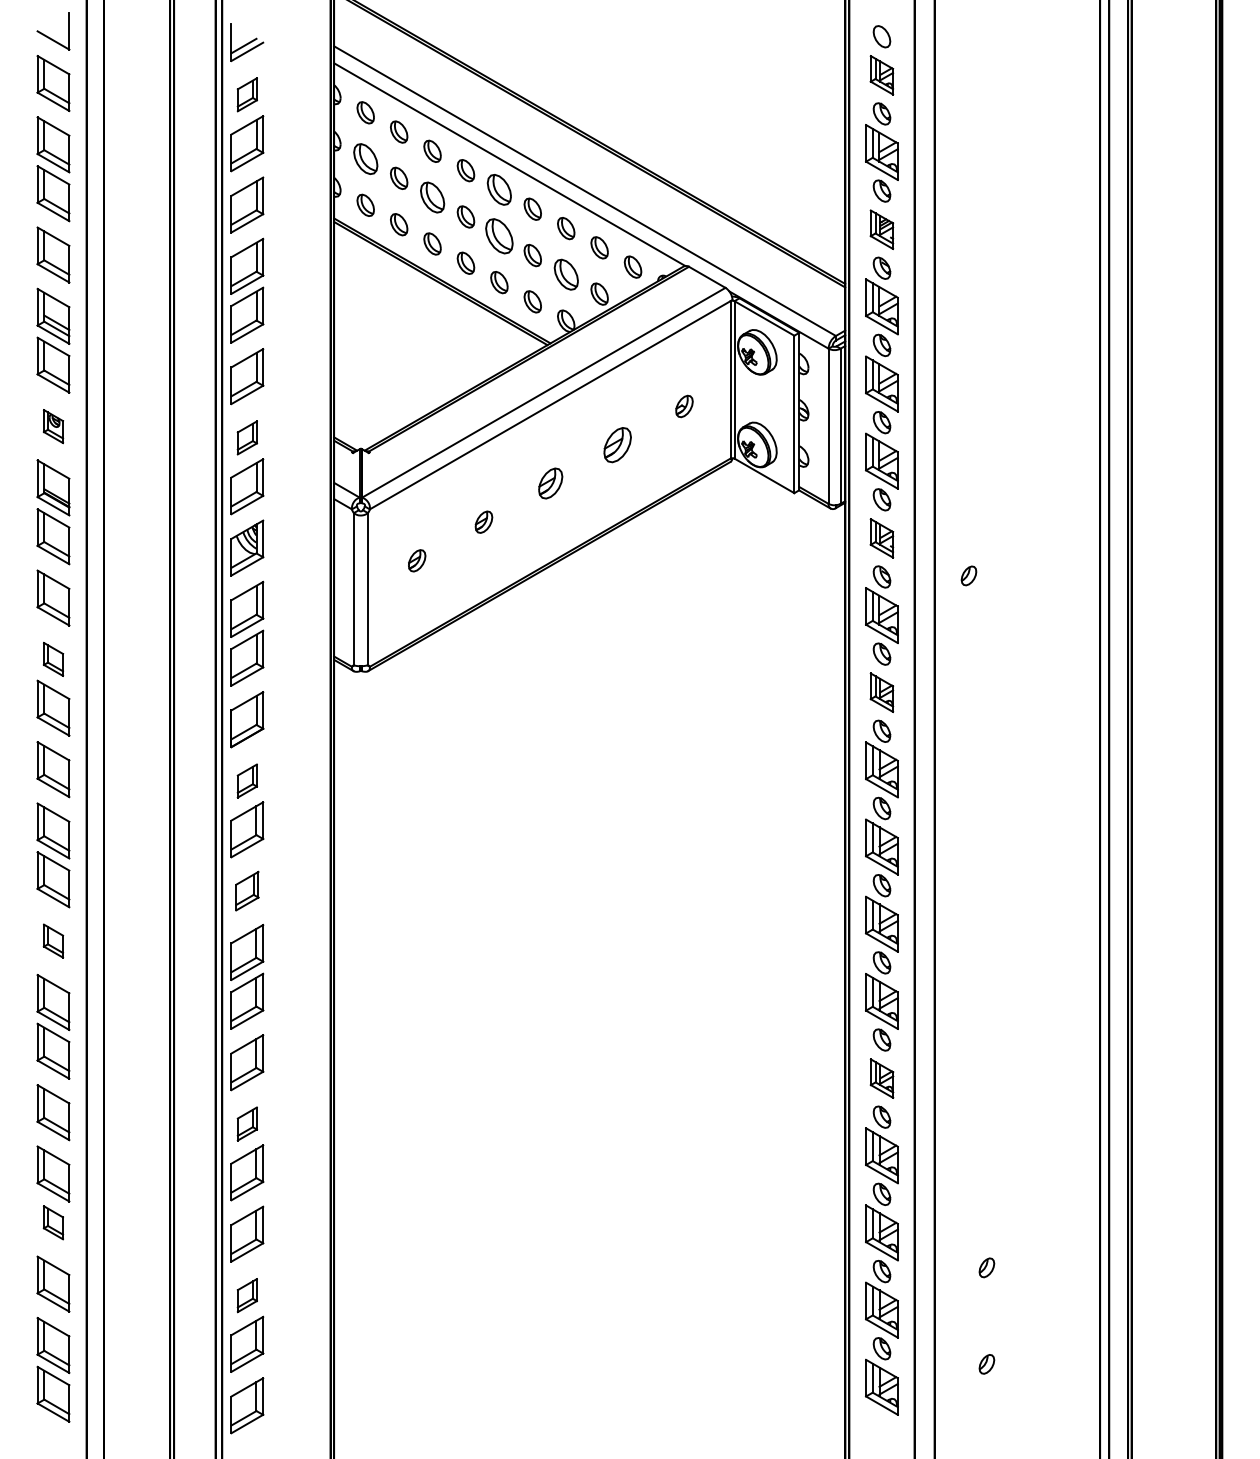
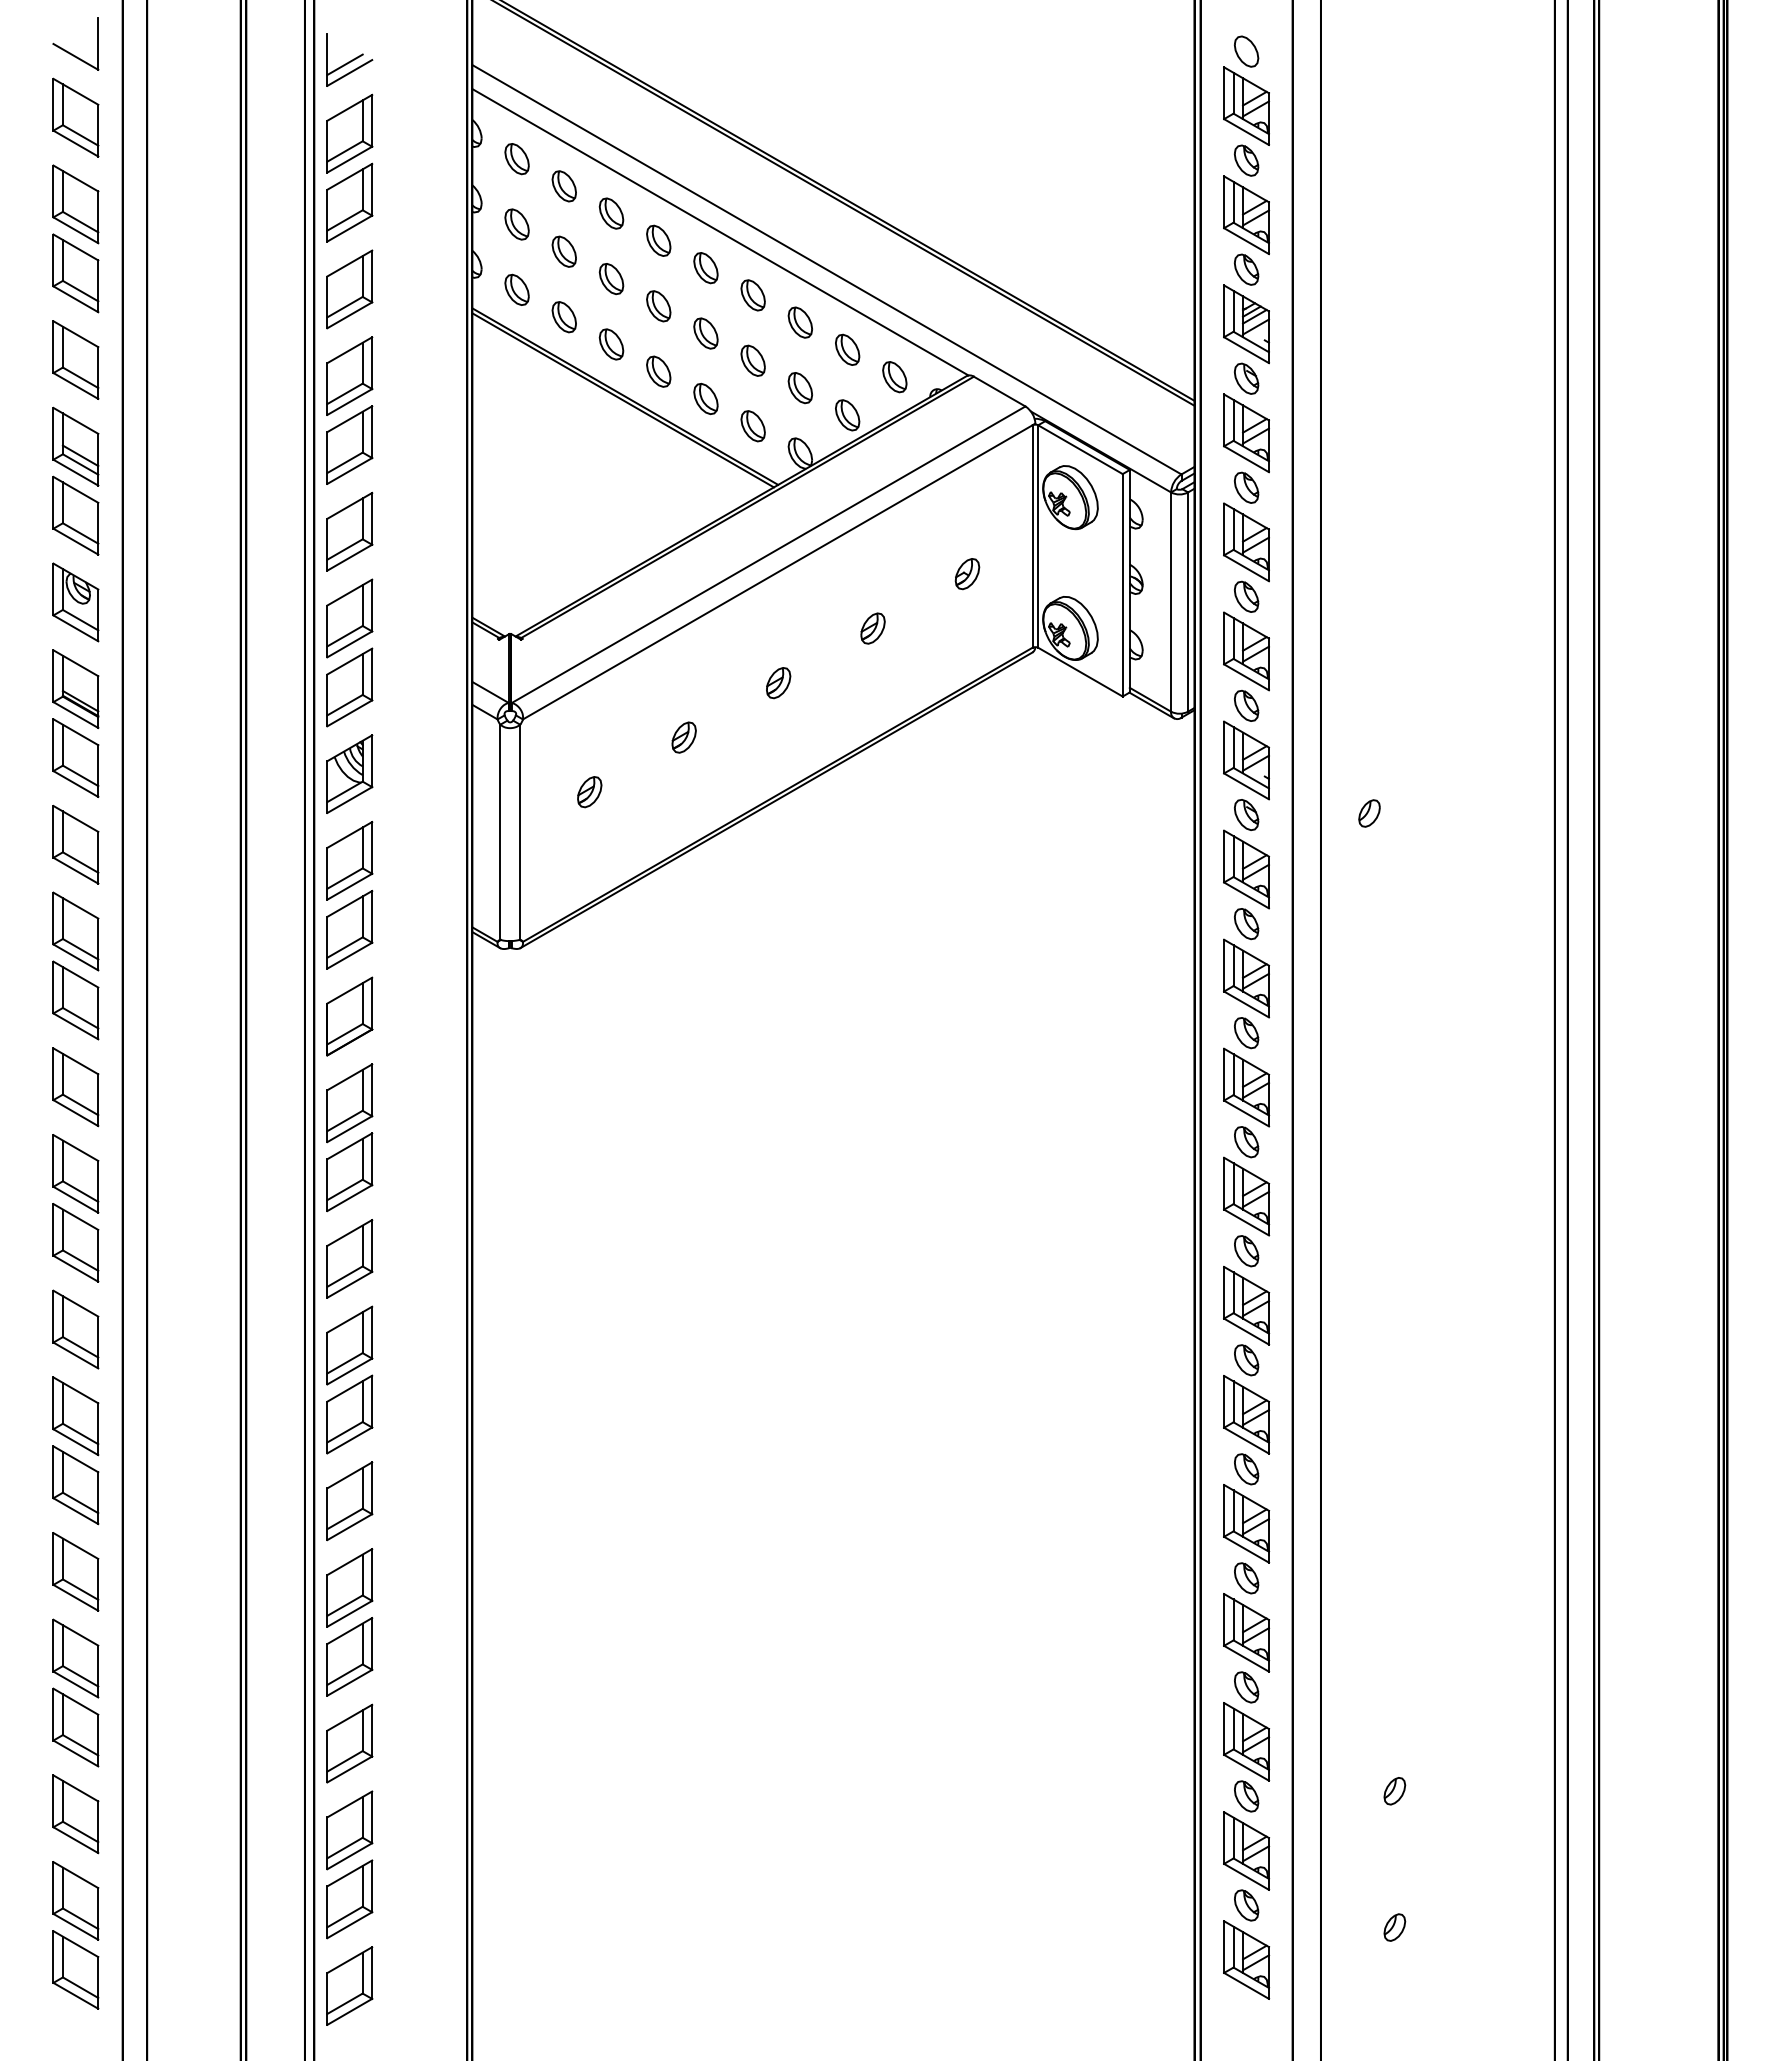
part: (881, 74) -> (1246, 105), size x1.43
part: (247, 94) -> (349, 133), size x1.67
part: (365, 159) -> (516, 224), size x0.71
part: (499, 190) -> (705, 268), size x0.71
part: (432, 198) -> (611, 279), size x0.71
part: (881, 229) -> (1246, 324), size x1.43
part: (499, 236) -> (705, 333), size x0.62
part: (565, 275) -> (799, 388), size x0.71
part: (53, 426) -> (75, 602), size x1.67
part: (247, 437) -> (349, 618), size x1.67
part: (617, 445) -> (872, 628), size x0.62
part: (550, 483) -> (778, 683), size x0.71
part: (881, 538) -> (1246, 760), size x1.43
part: (53, 659) -> (75, 931), size x1.67
part: (881, 692) -> (1246, 978), size x1.43
part: (247, 781) -> (349, 1103), size x1.67
part: (247, 890) -> (349, 1258), size x1.43
part: (53, 941) -> (75, 1329), size x1.67
part: (881, 1078) -> (1246, 1523), size x1.43
part: (247, 1123) -> (349, 1587), size x1.67
part: (53, 1222) -> (75, 1727), size x1.67
part: (247, 1295) -> (349, 1830), size x1.67

